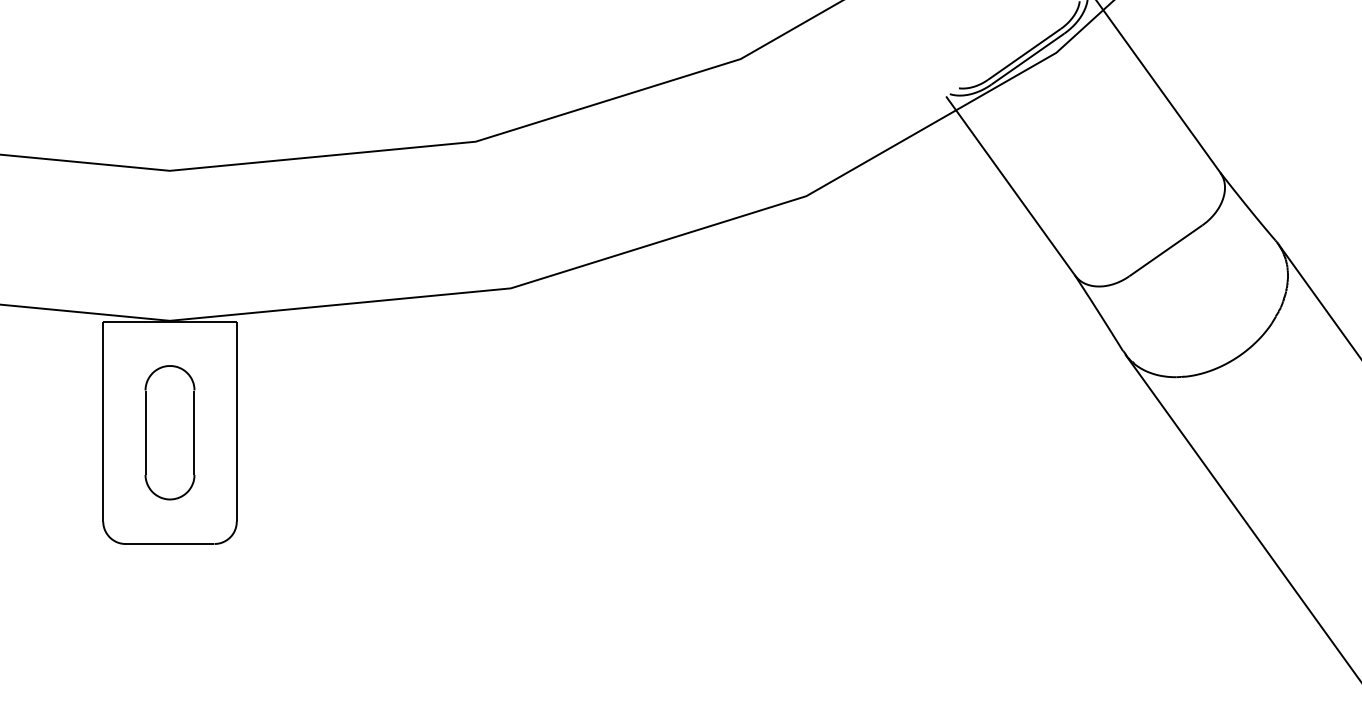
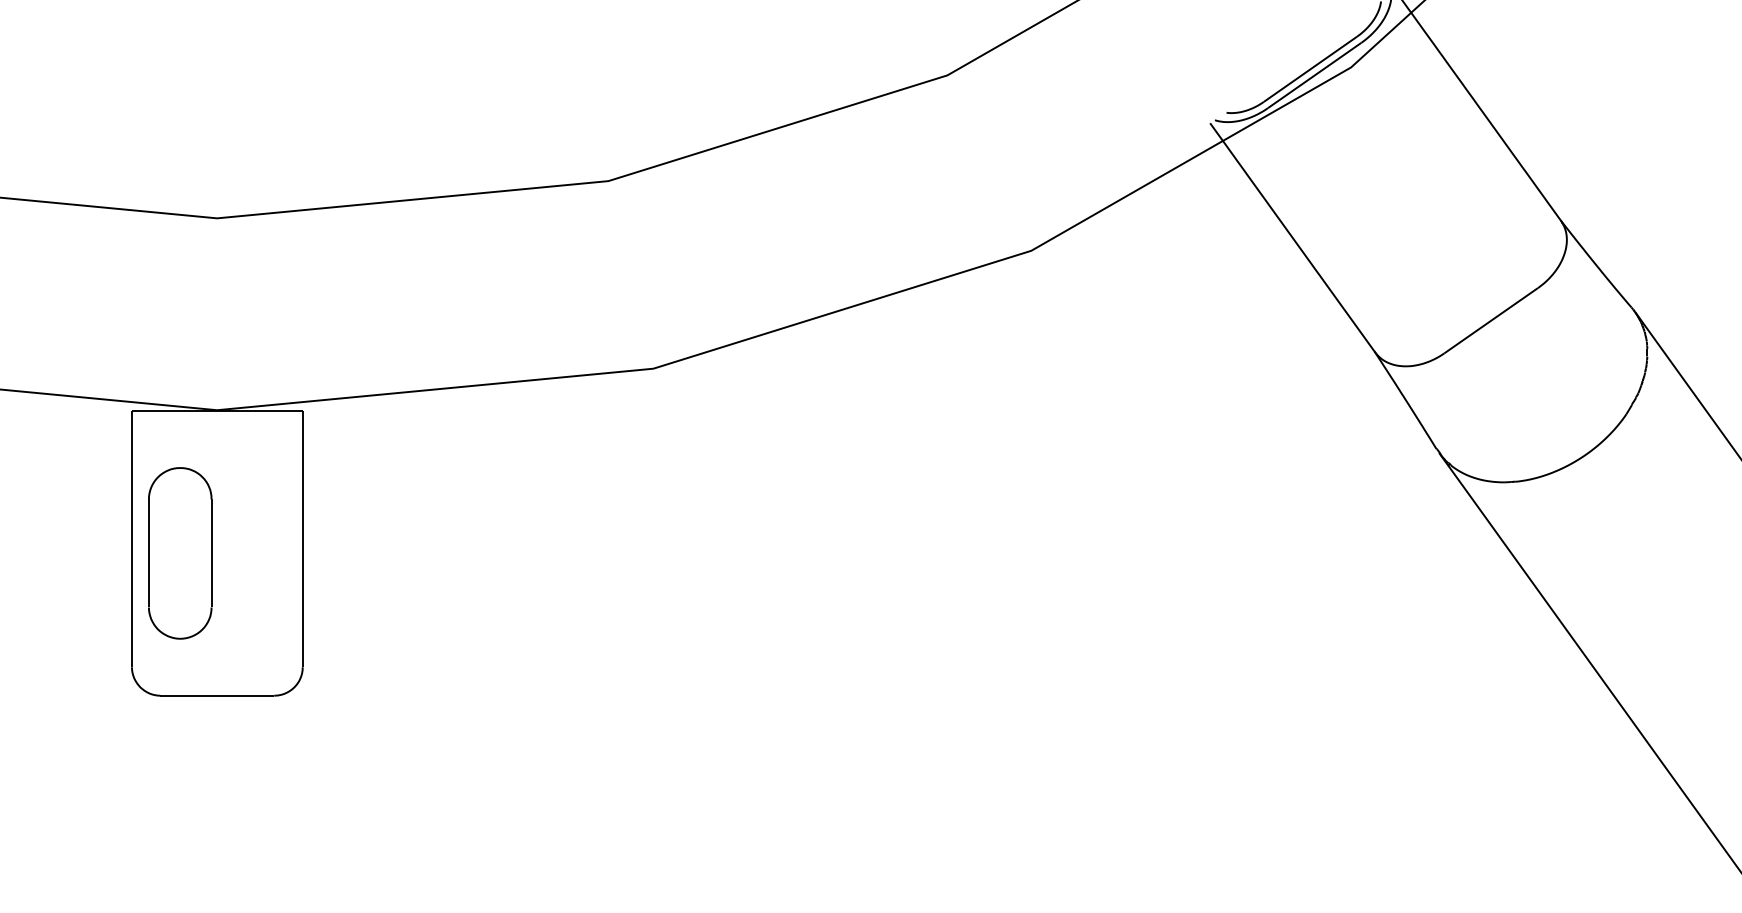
part: (169, 432) -> (179, 553), moved

